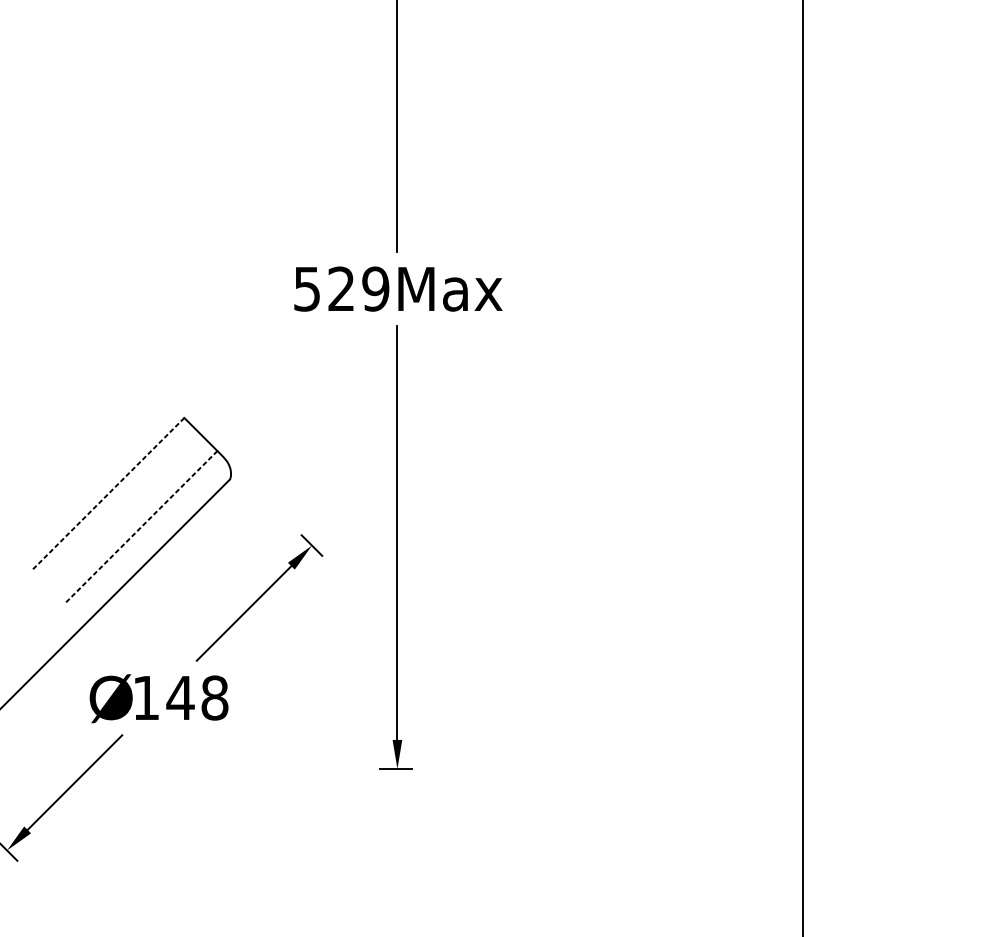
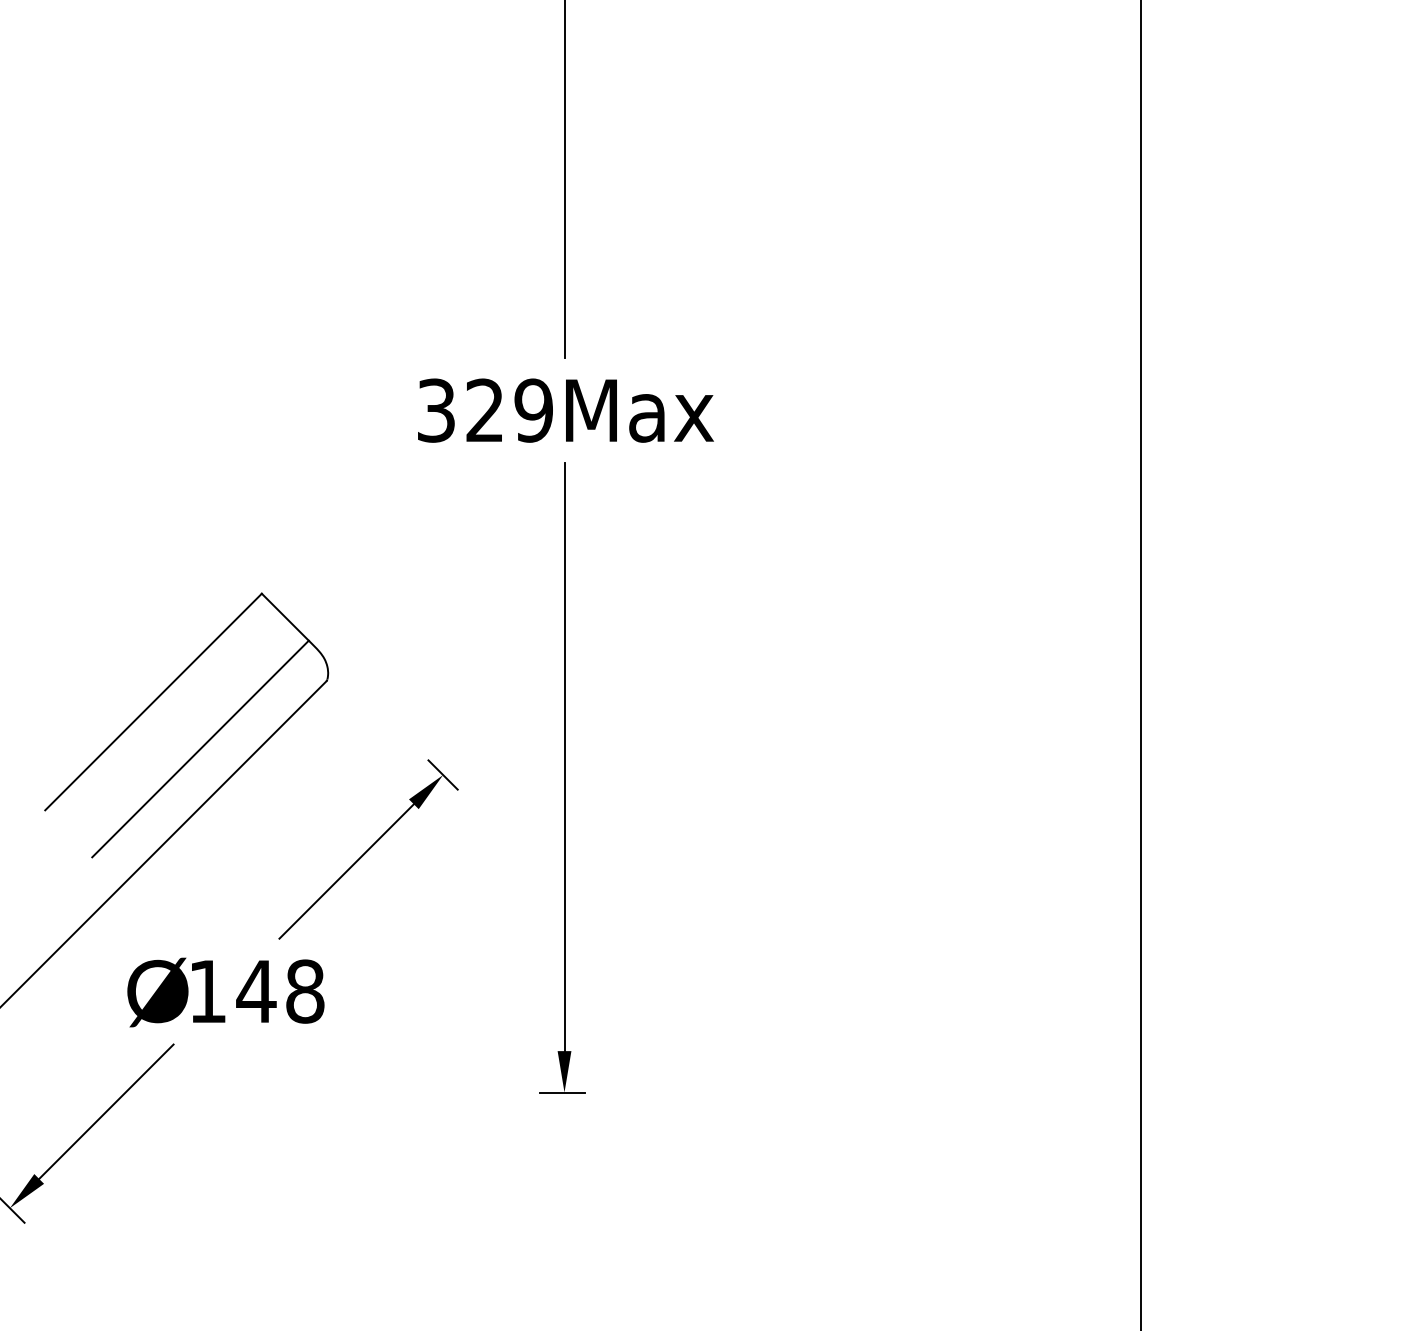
text: (307, 289) -> (436, 410), 529Max -> 329Max
line: (108, 494) -> (153, 702), dashed -> solid
line: (141, 527) -> (200, 749), dashed -> solid

